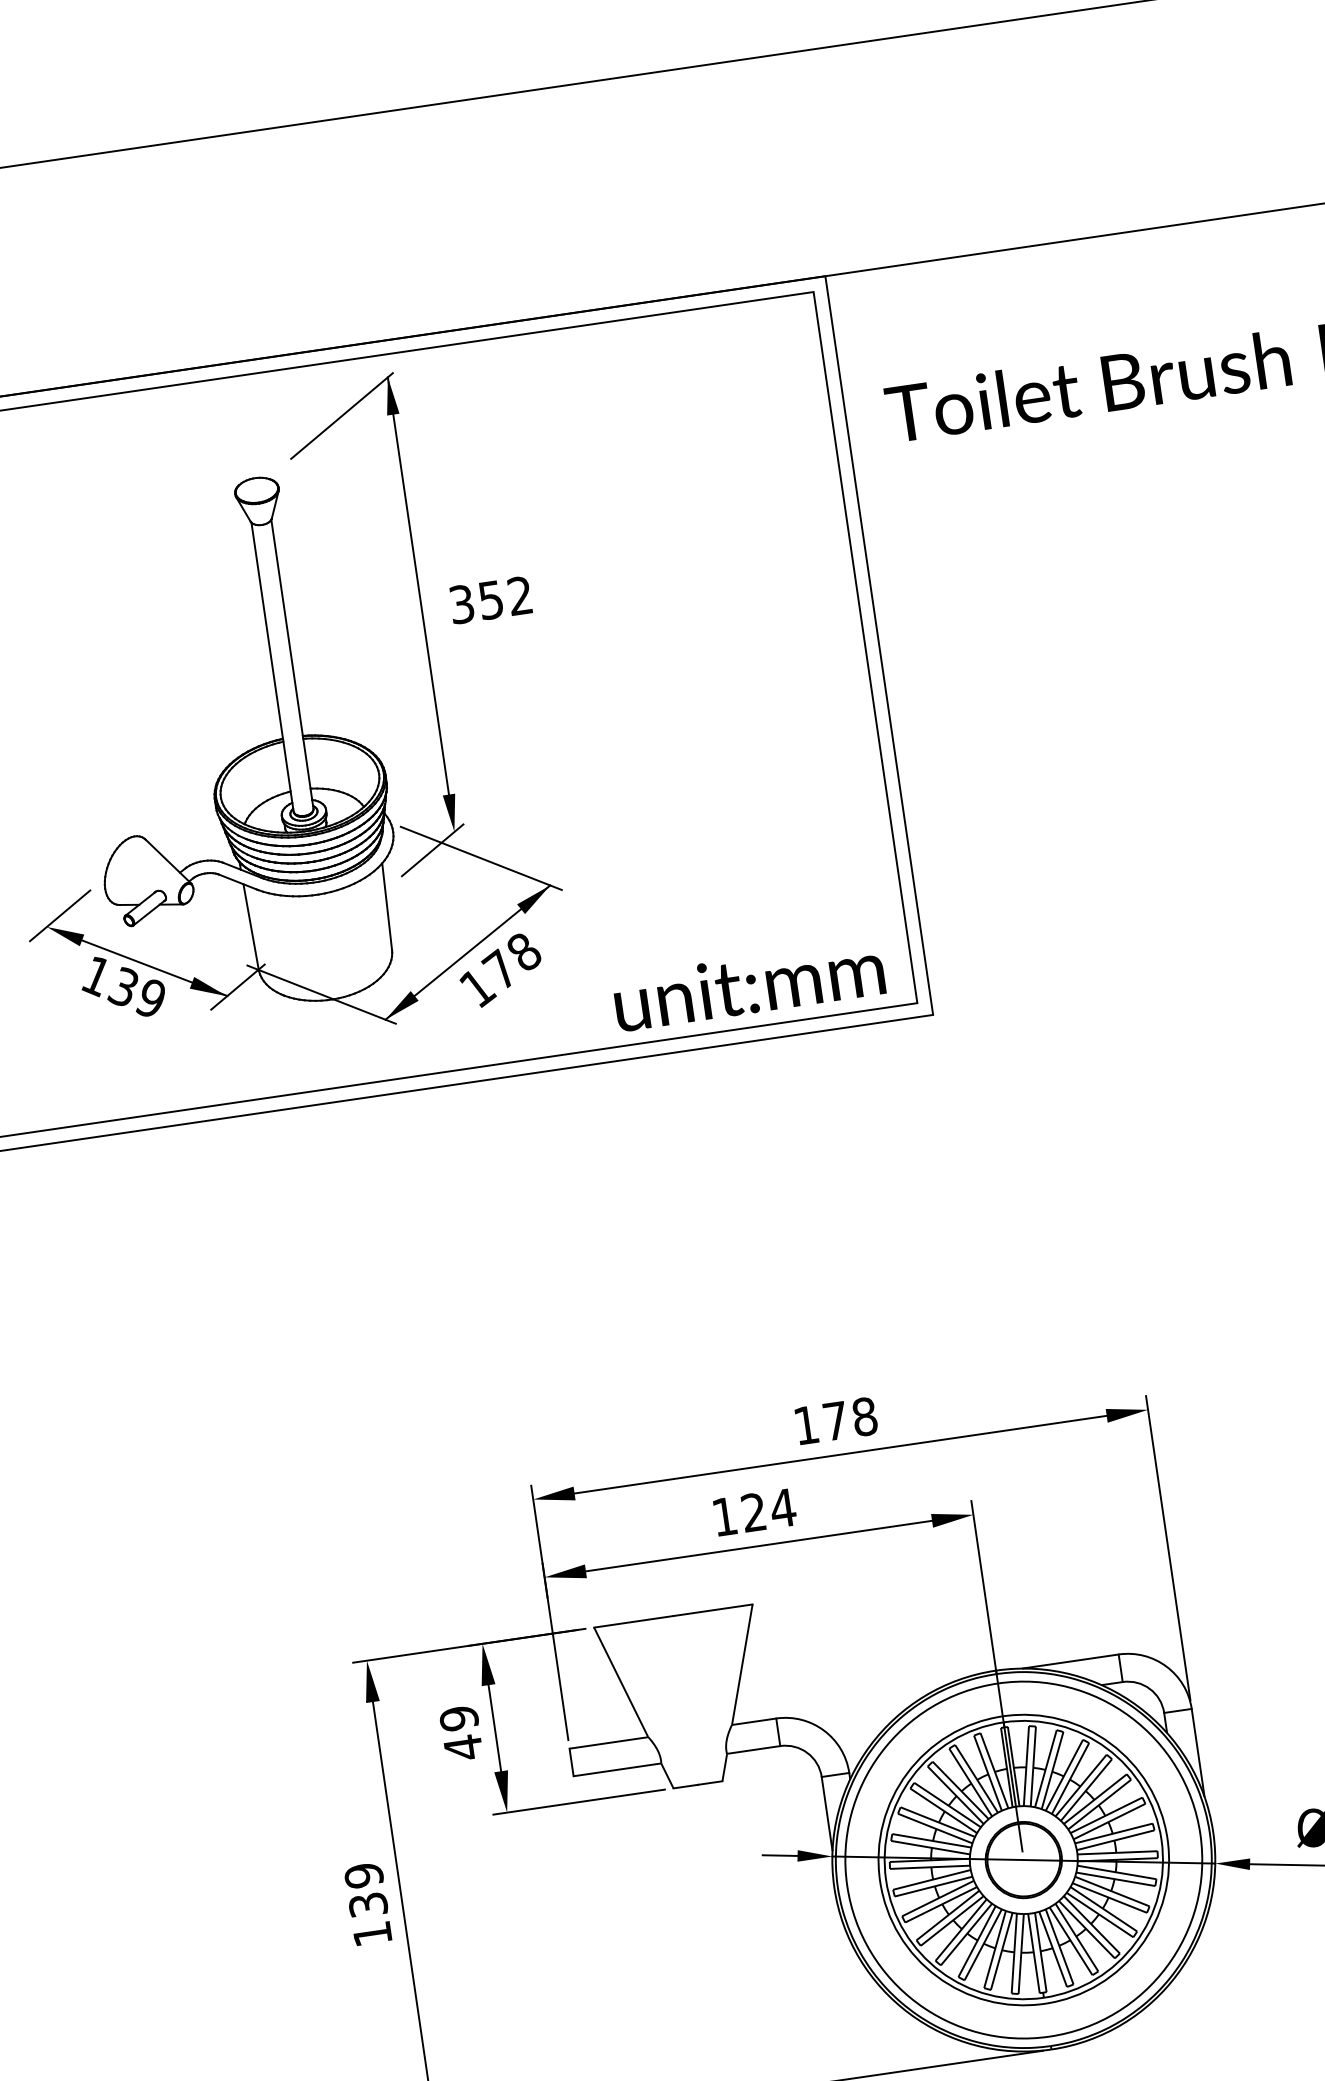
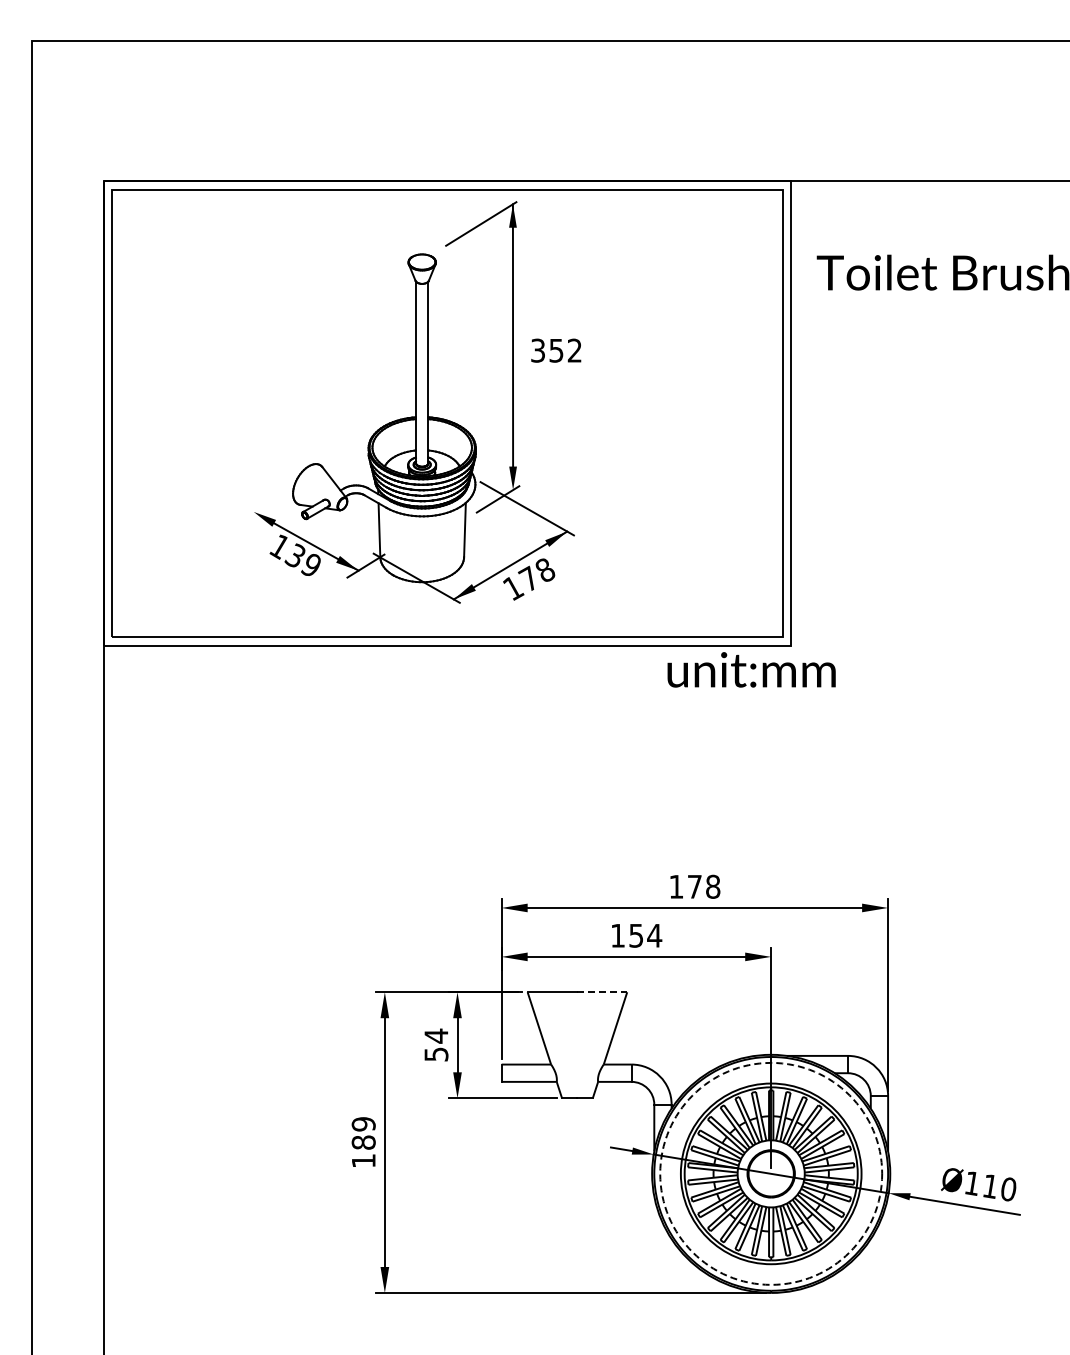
line: (59, 916) -> (262, 506), removed
text: (748, 984) -> (751, 669), moved
text: (752, 1512) -> (635, 935), 124 -> 154
line: (713, 1610) -> (602, 992), solid -> dashed
text: (461, 1733) -> (436, 1045), 49 -> 54
circle: (1024, 1859) -> (771, 1173), solid -> dashed
text: (367, 1904) -> (363, 1142), 139 -> 189

